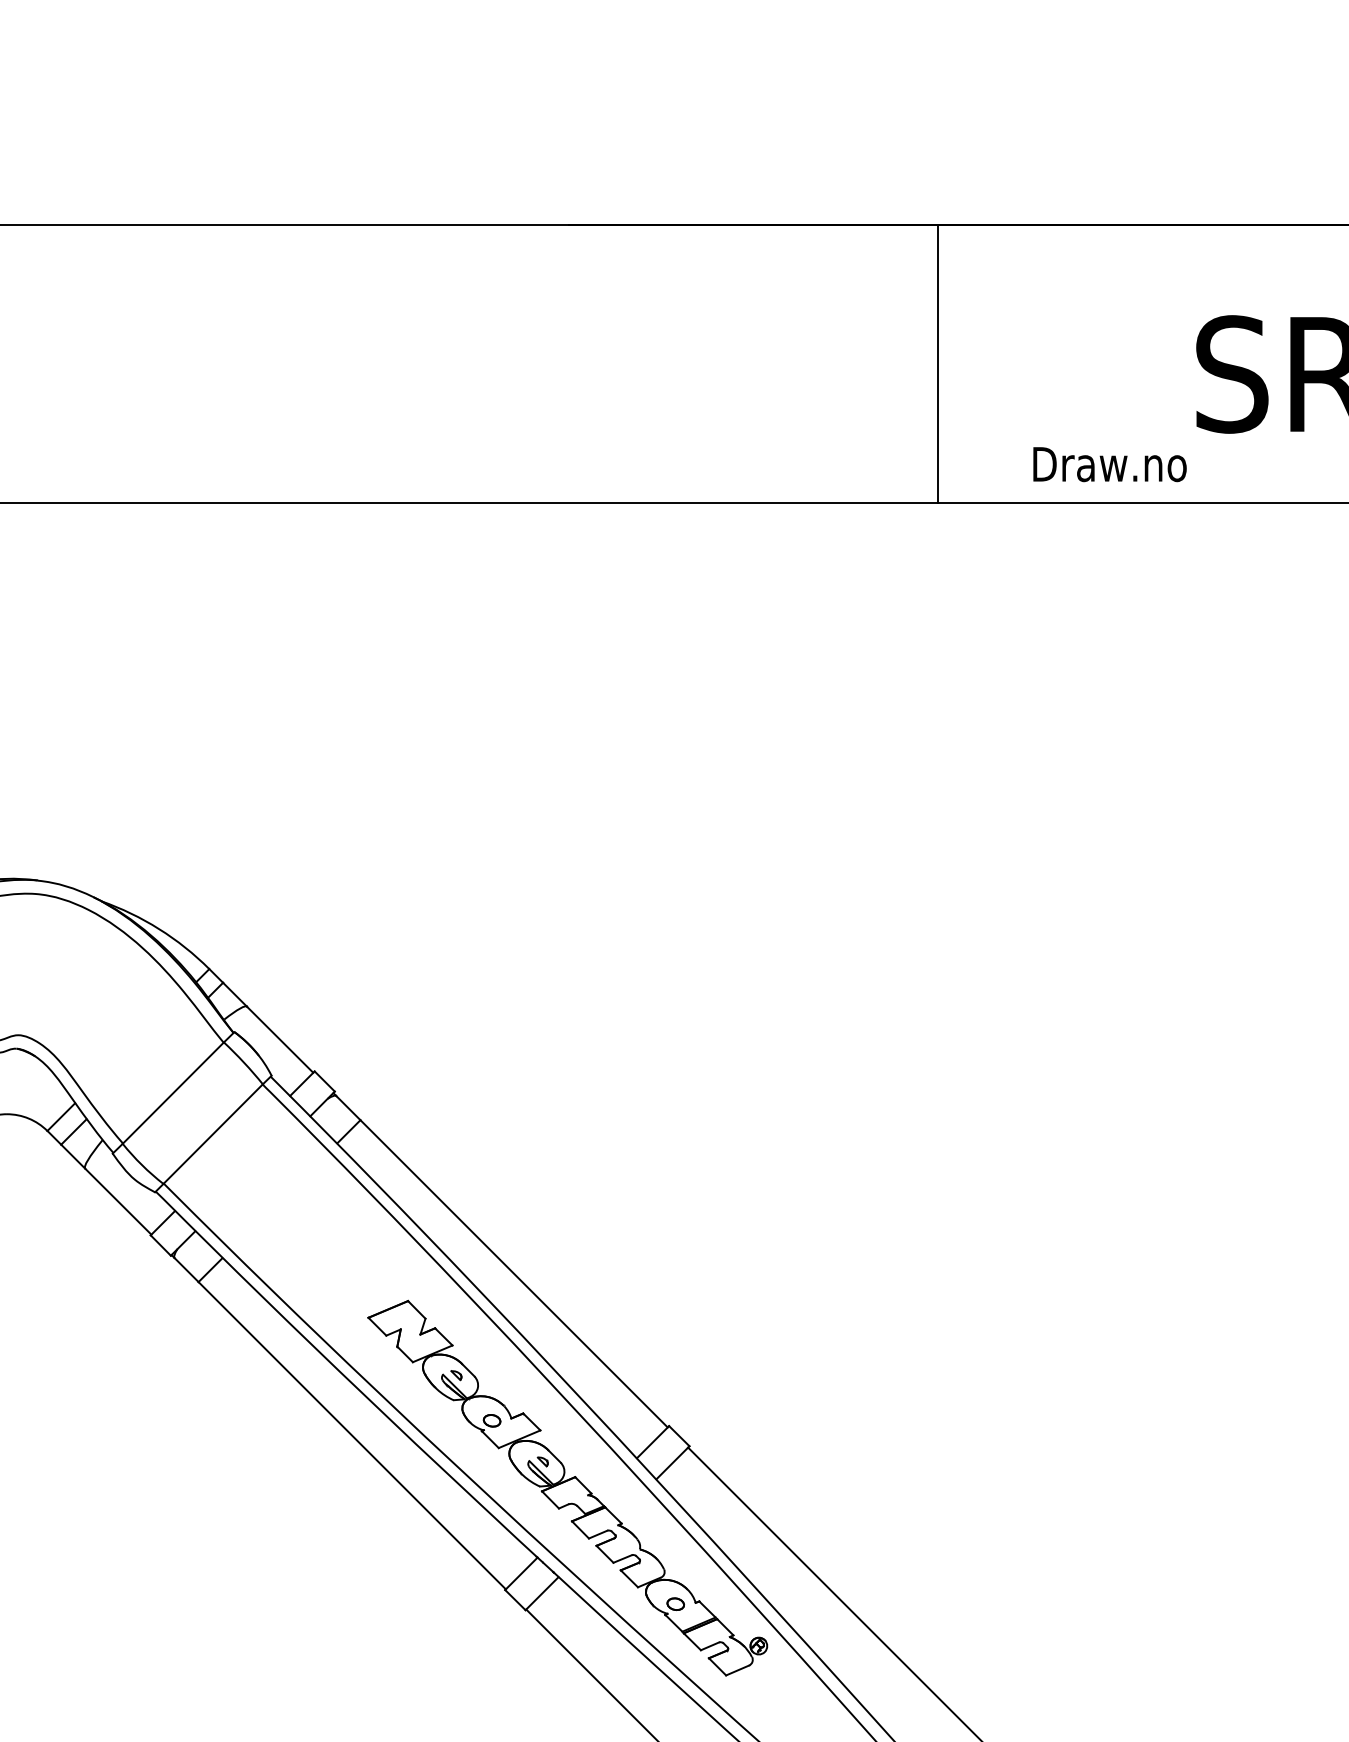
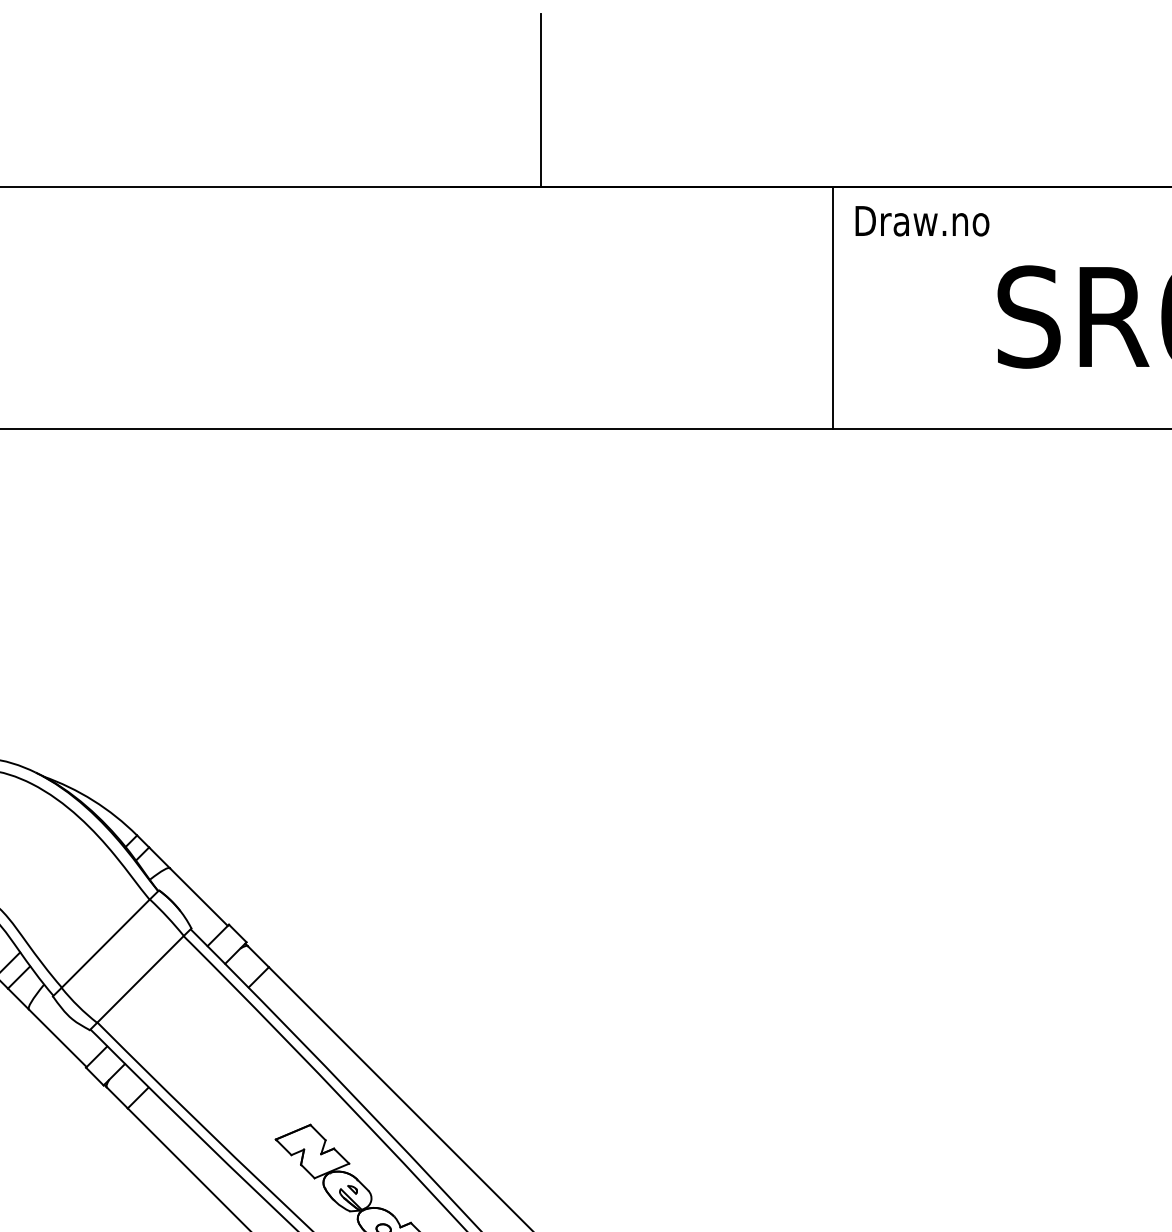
line: (672, 125) -> (540, 99), added
line: (937, 363) -> (832, 307), moved
text: (1109, 464) -> (922, 221), moved

